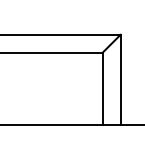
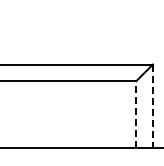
line: (120, 80) -> (152, 106), solid -> dashed
line: (102, 88) -> (136, 114), solid -> dashed

